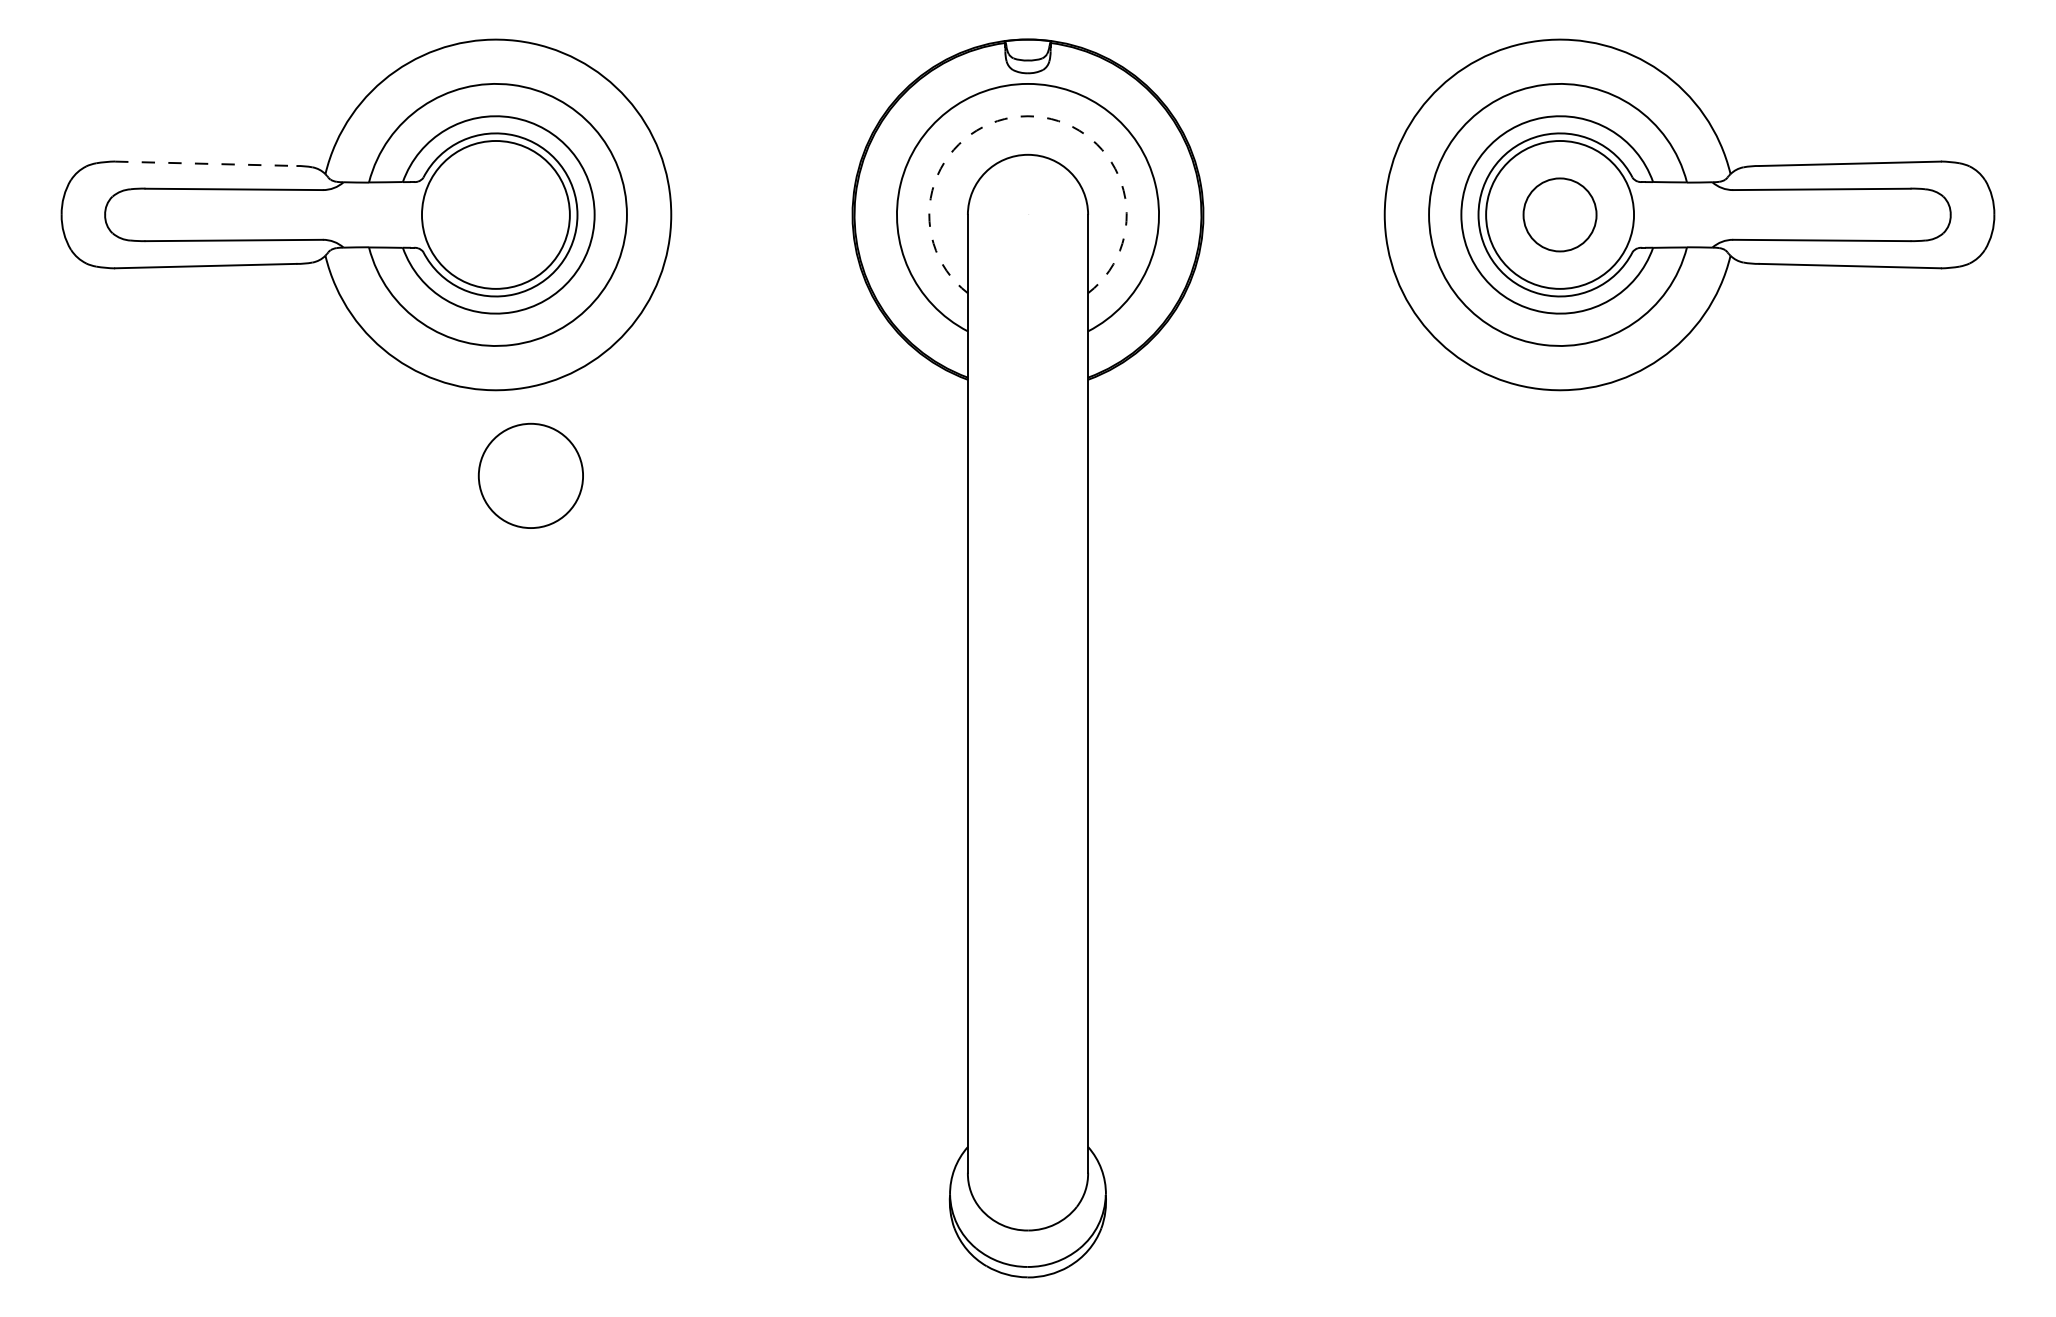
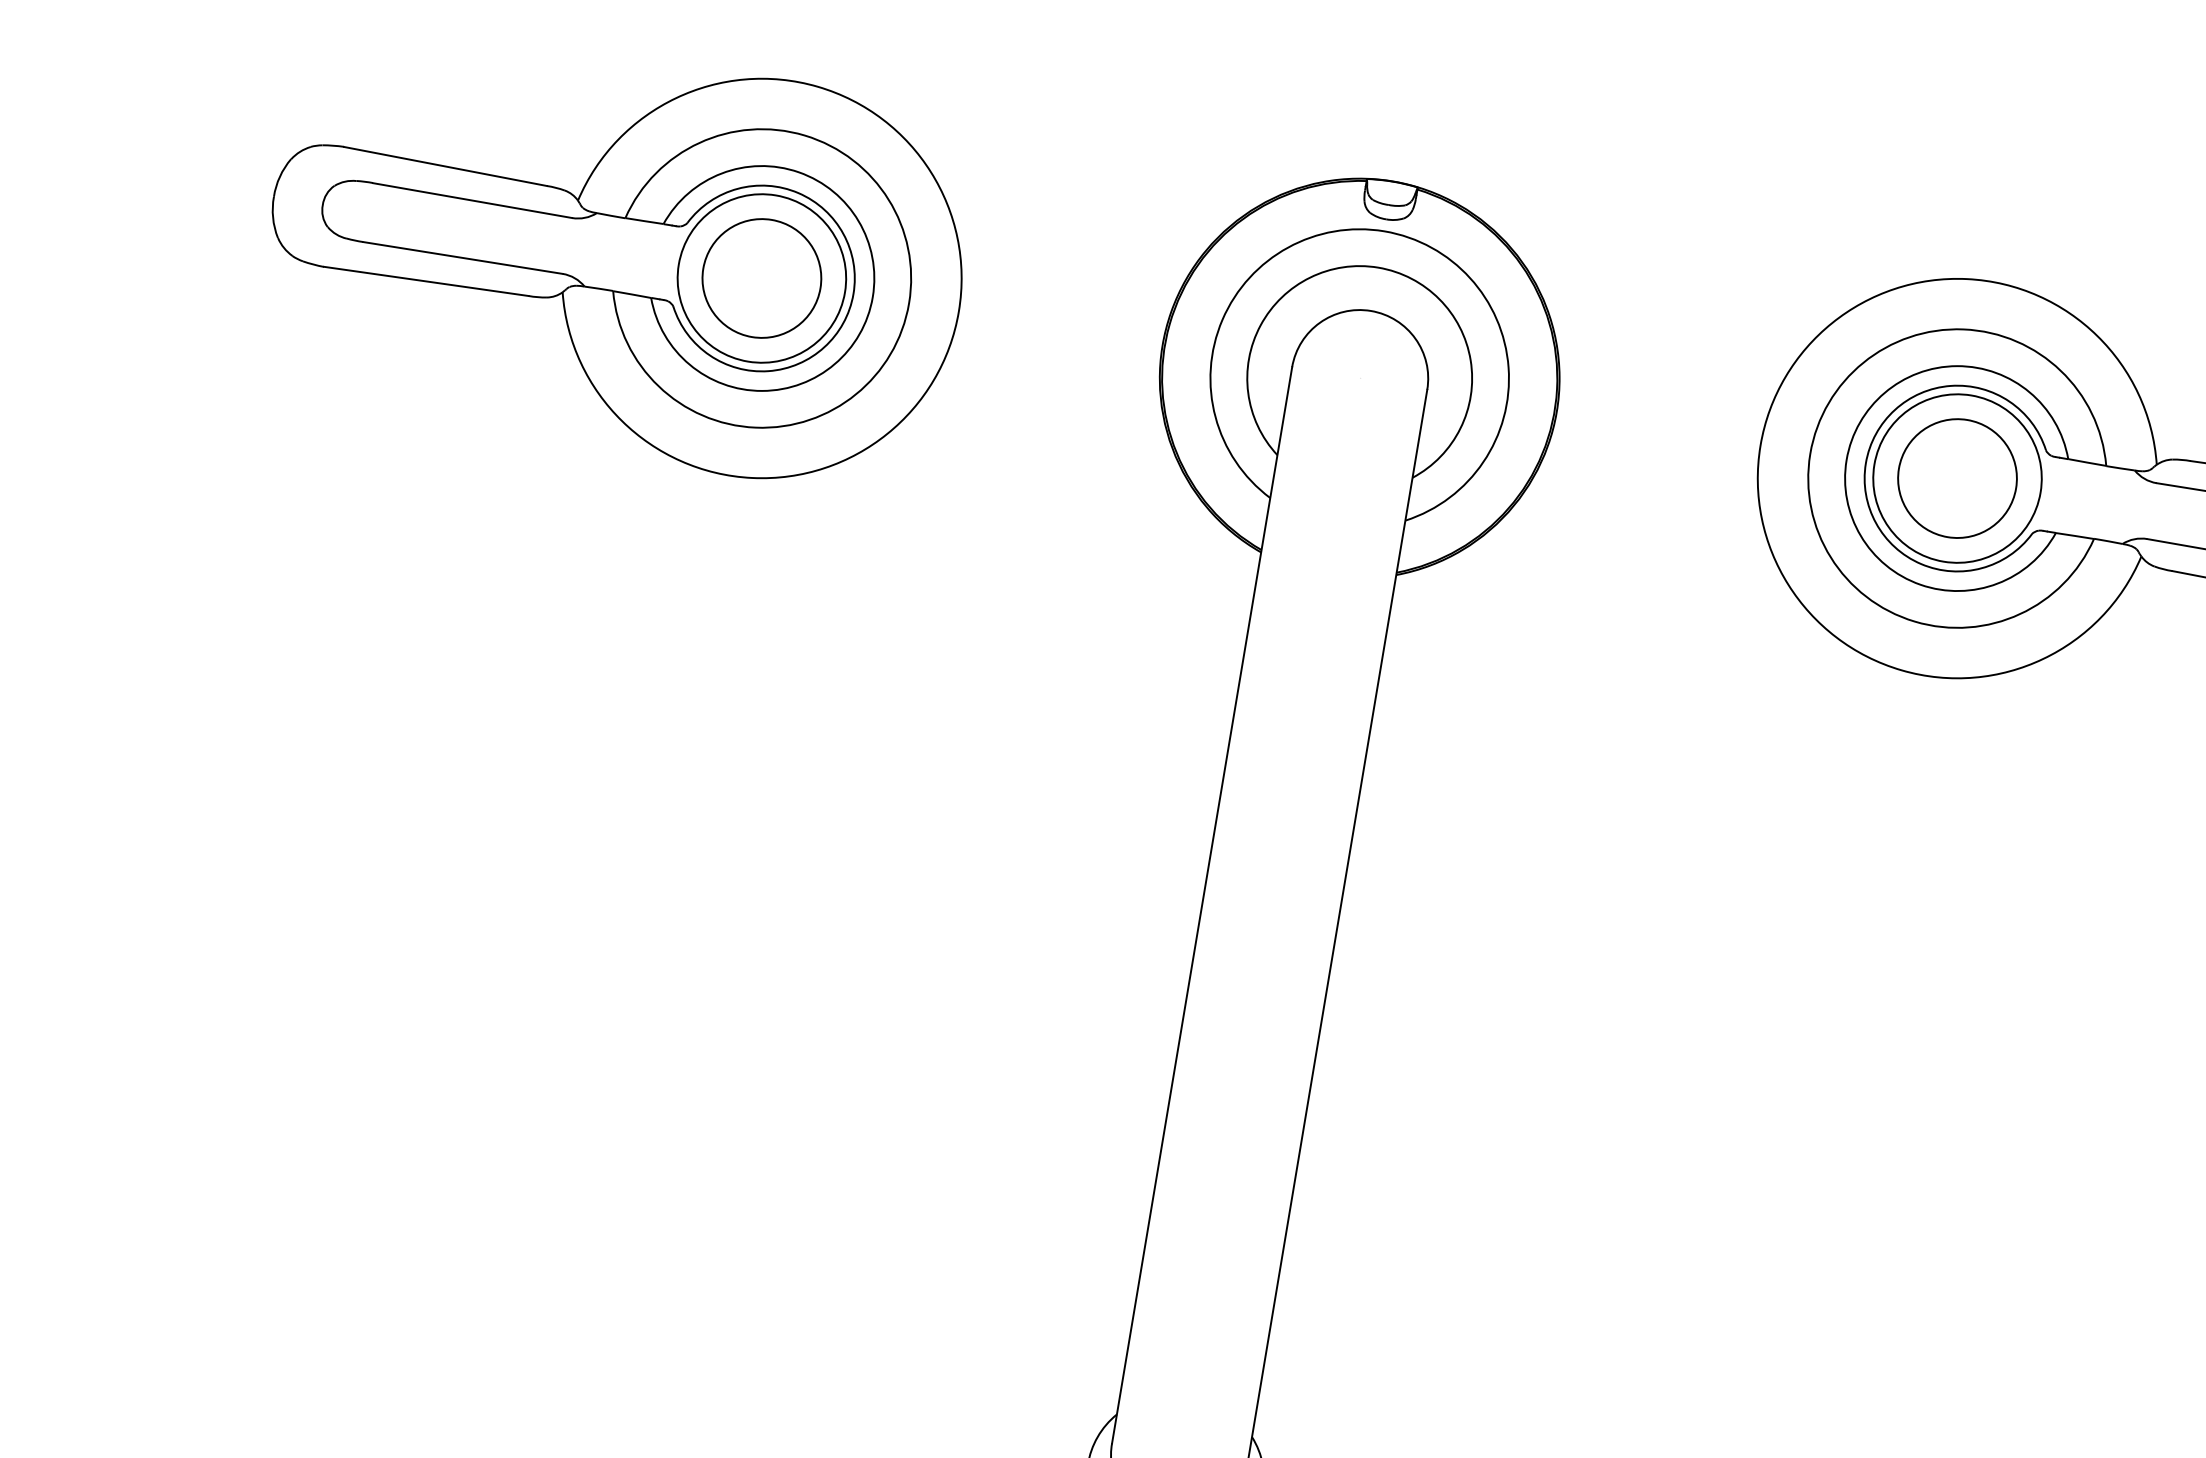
arc: (1028, 116) -> (1378, 268), dashed -> solid
line: (205, 163) -> (445, 166), dashed -> solid
circle: (1559, 214) -> (1956, 477), size x1.43
circle: (530, 475) -> (761, 277), moved

